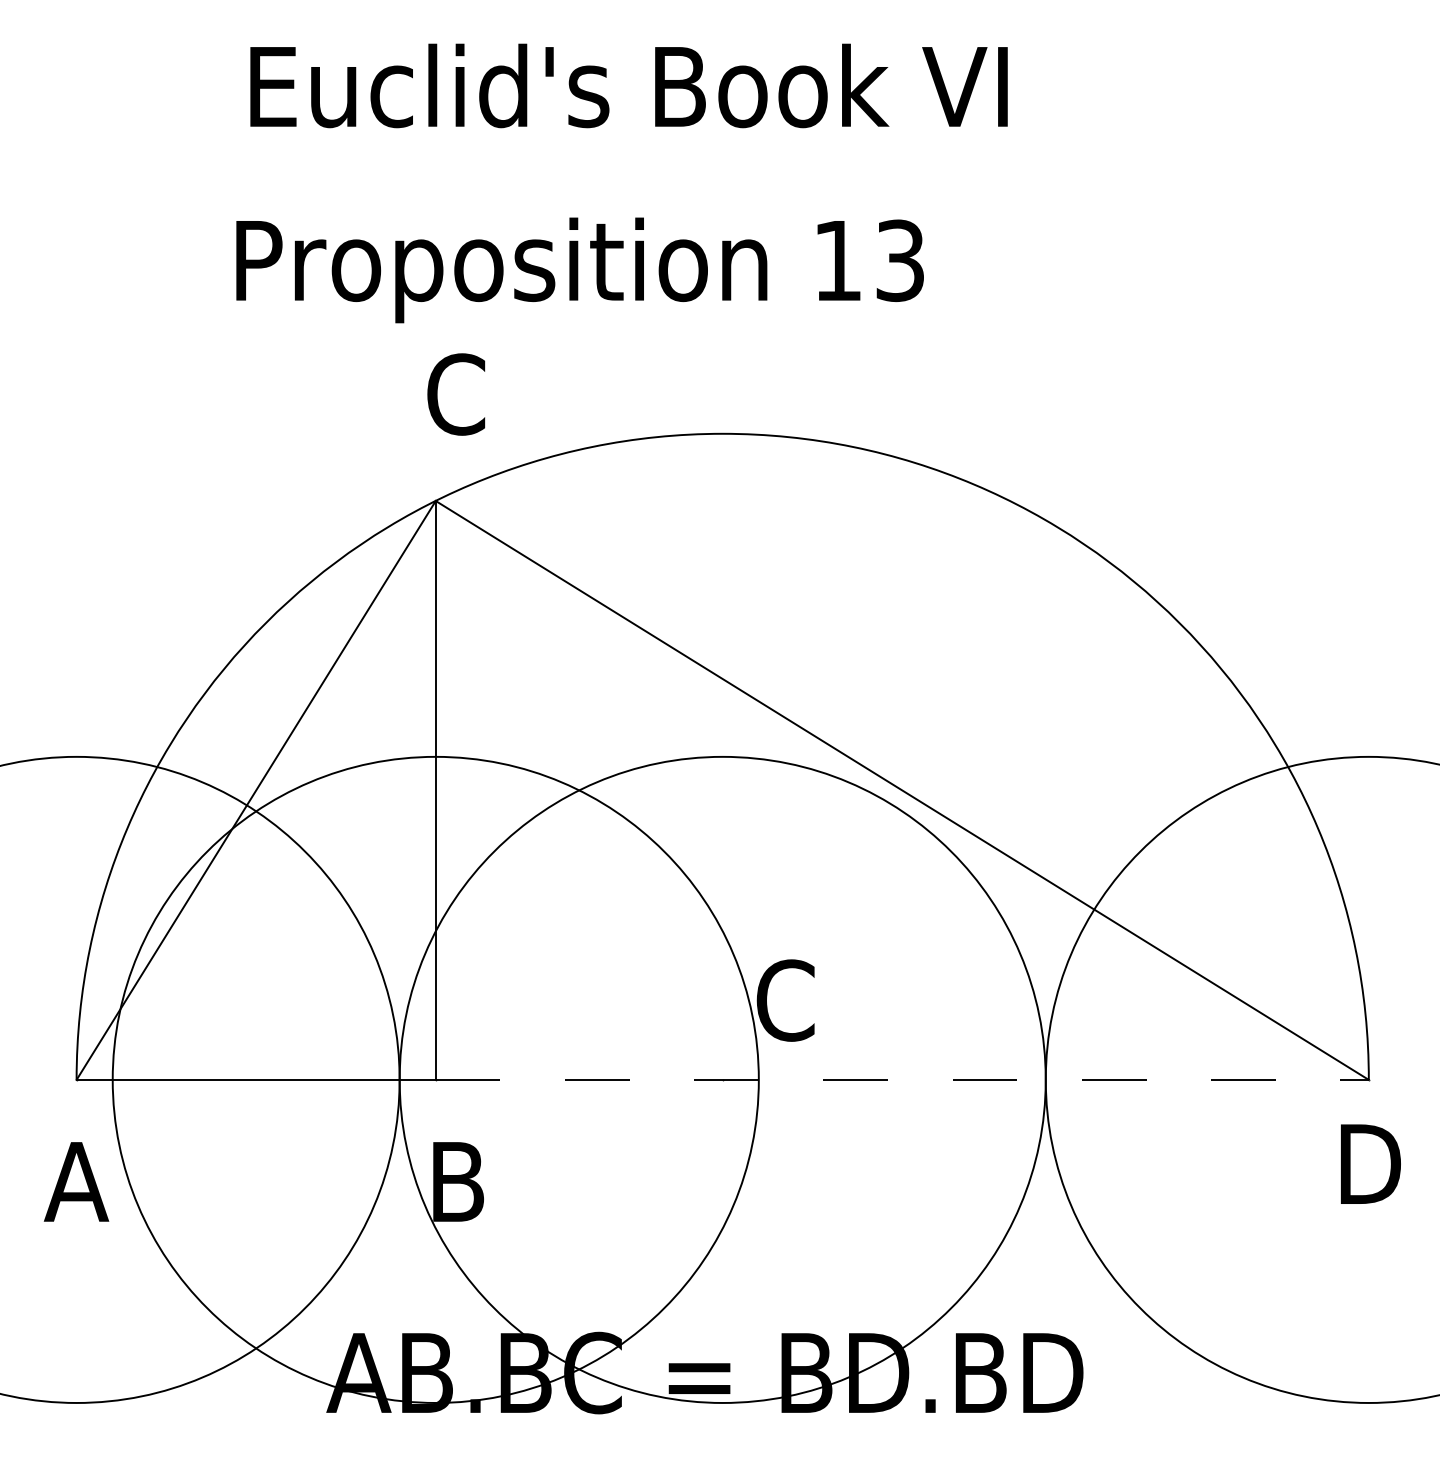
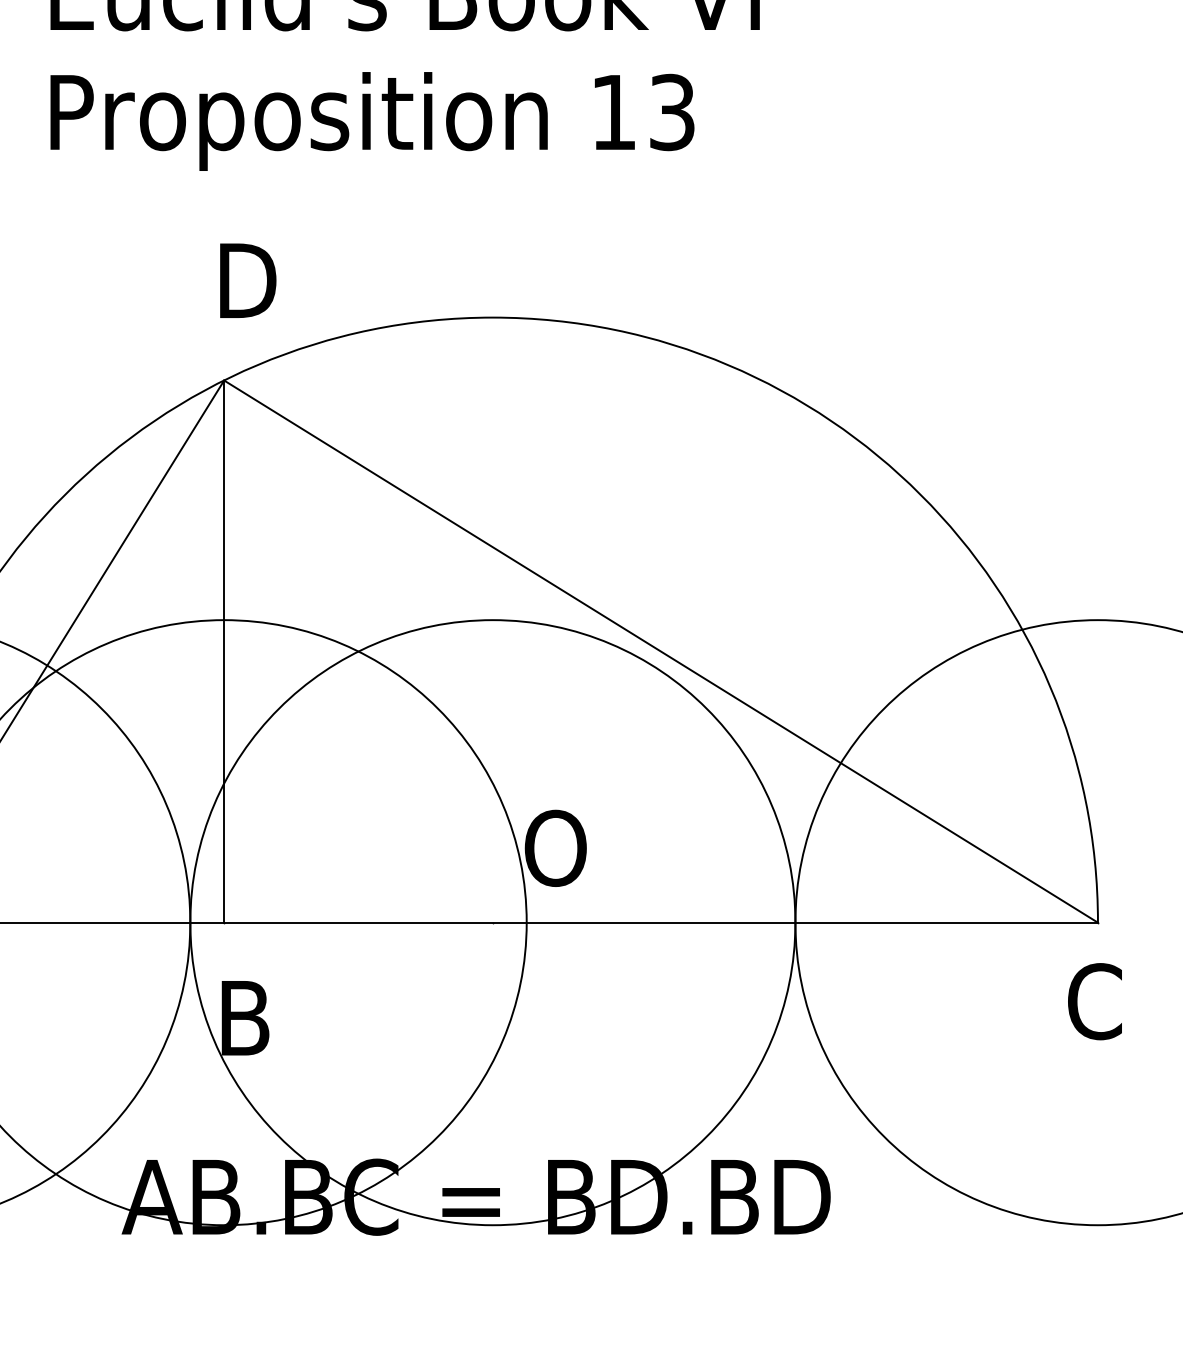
text: (579, 270) -> (371, 121), moved
text: (459, 394) -> (246, 280), C -> D
text: (793, 1000) -> (559, 848), C -> O
line: (902, 1079) -> (661, 922), dashed -> solid
text: (1368, 1164) -> (1097, 1001), D -> C

